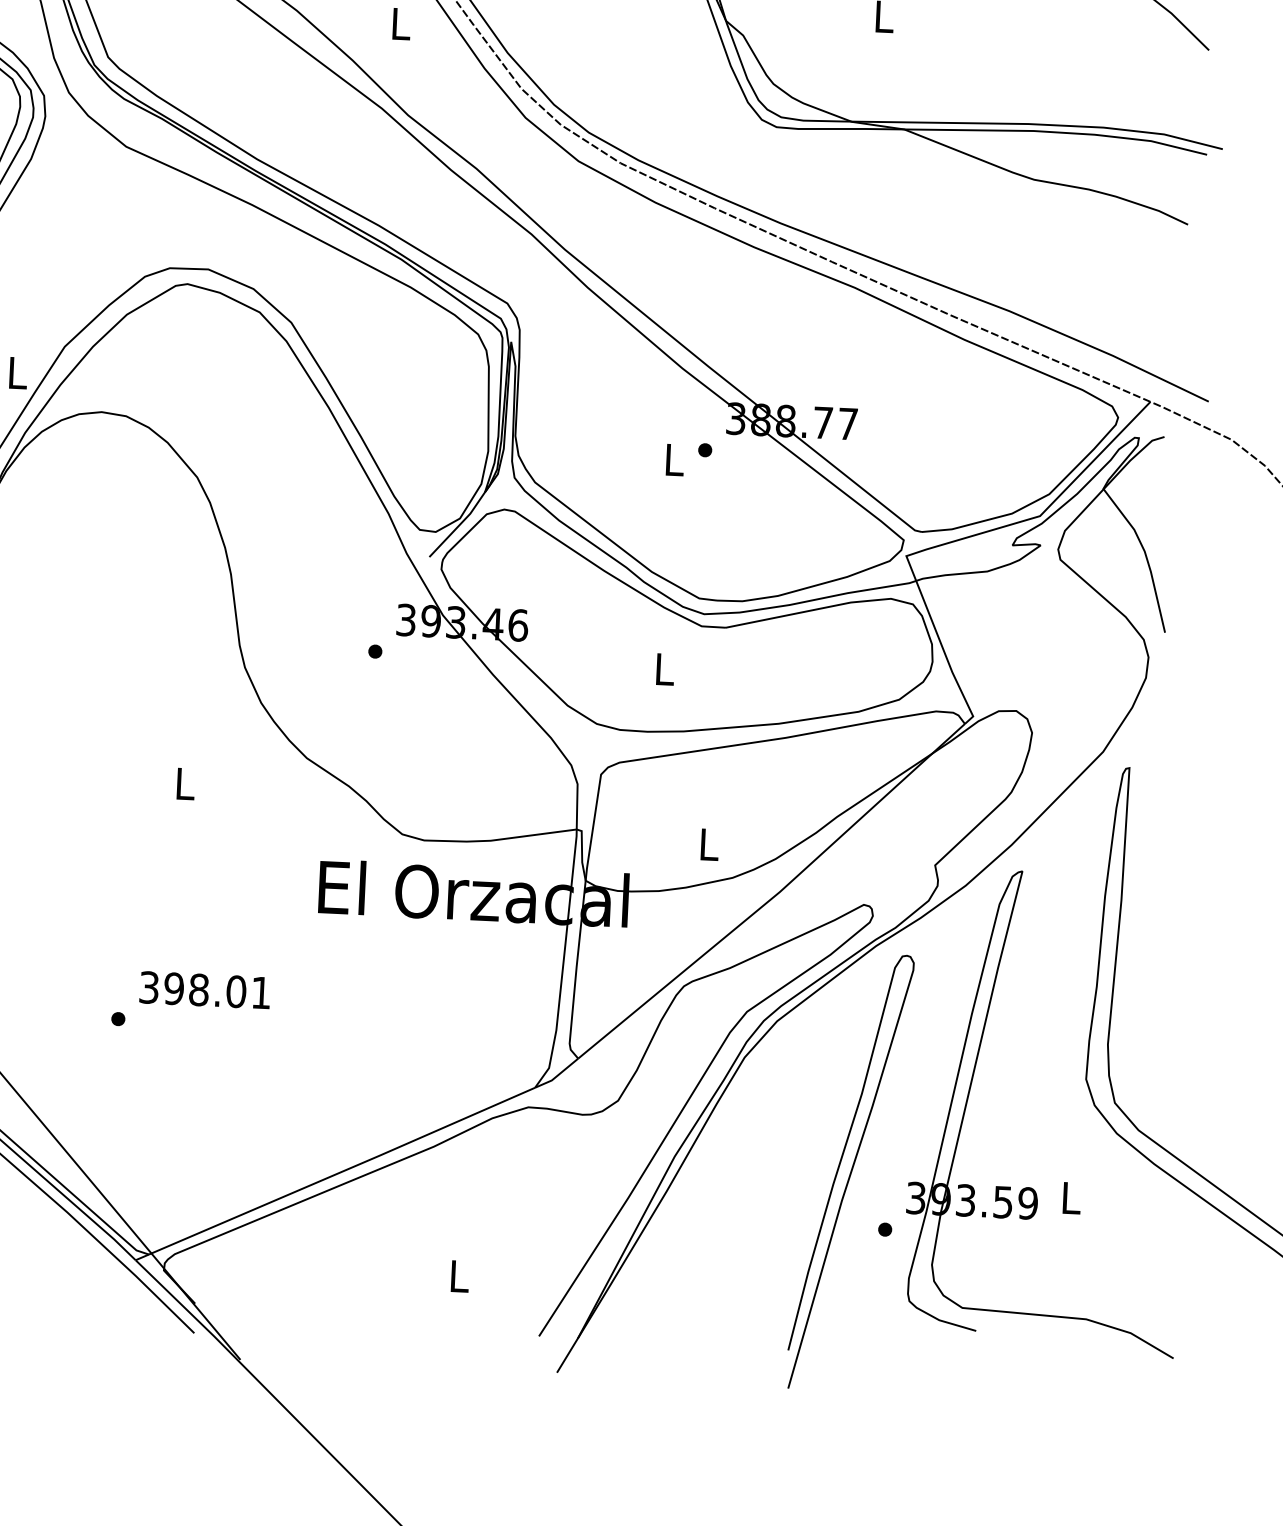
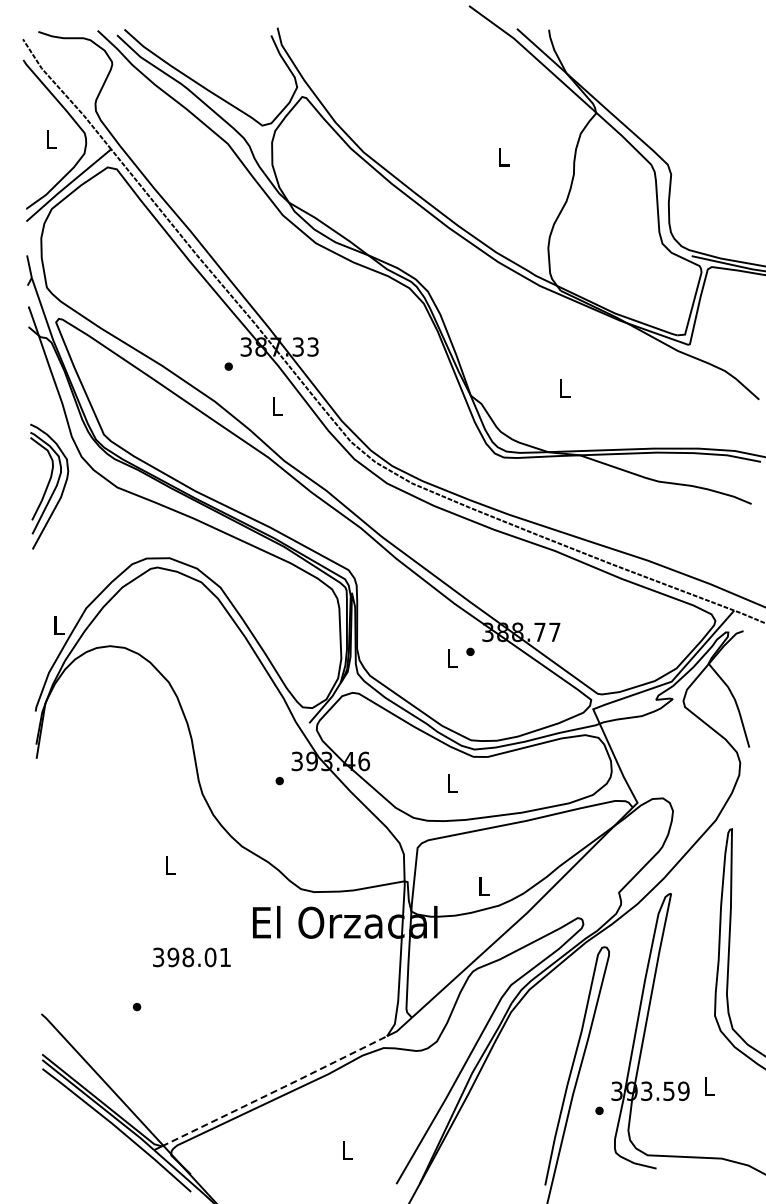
text: (204, 990) -> (191, 957), moved
line: (343, 1171) -> (275, 1091), solid -> dashed

